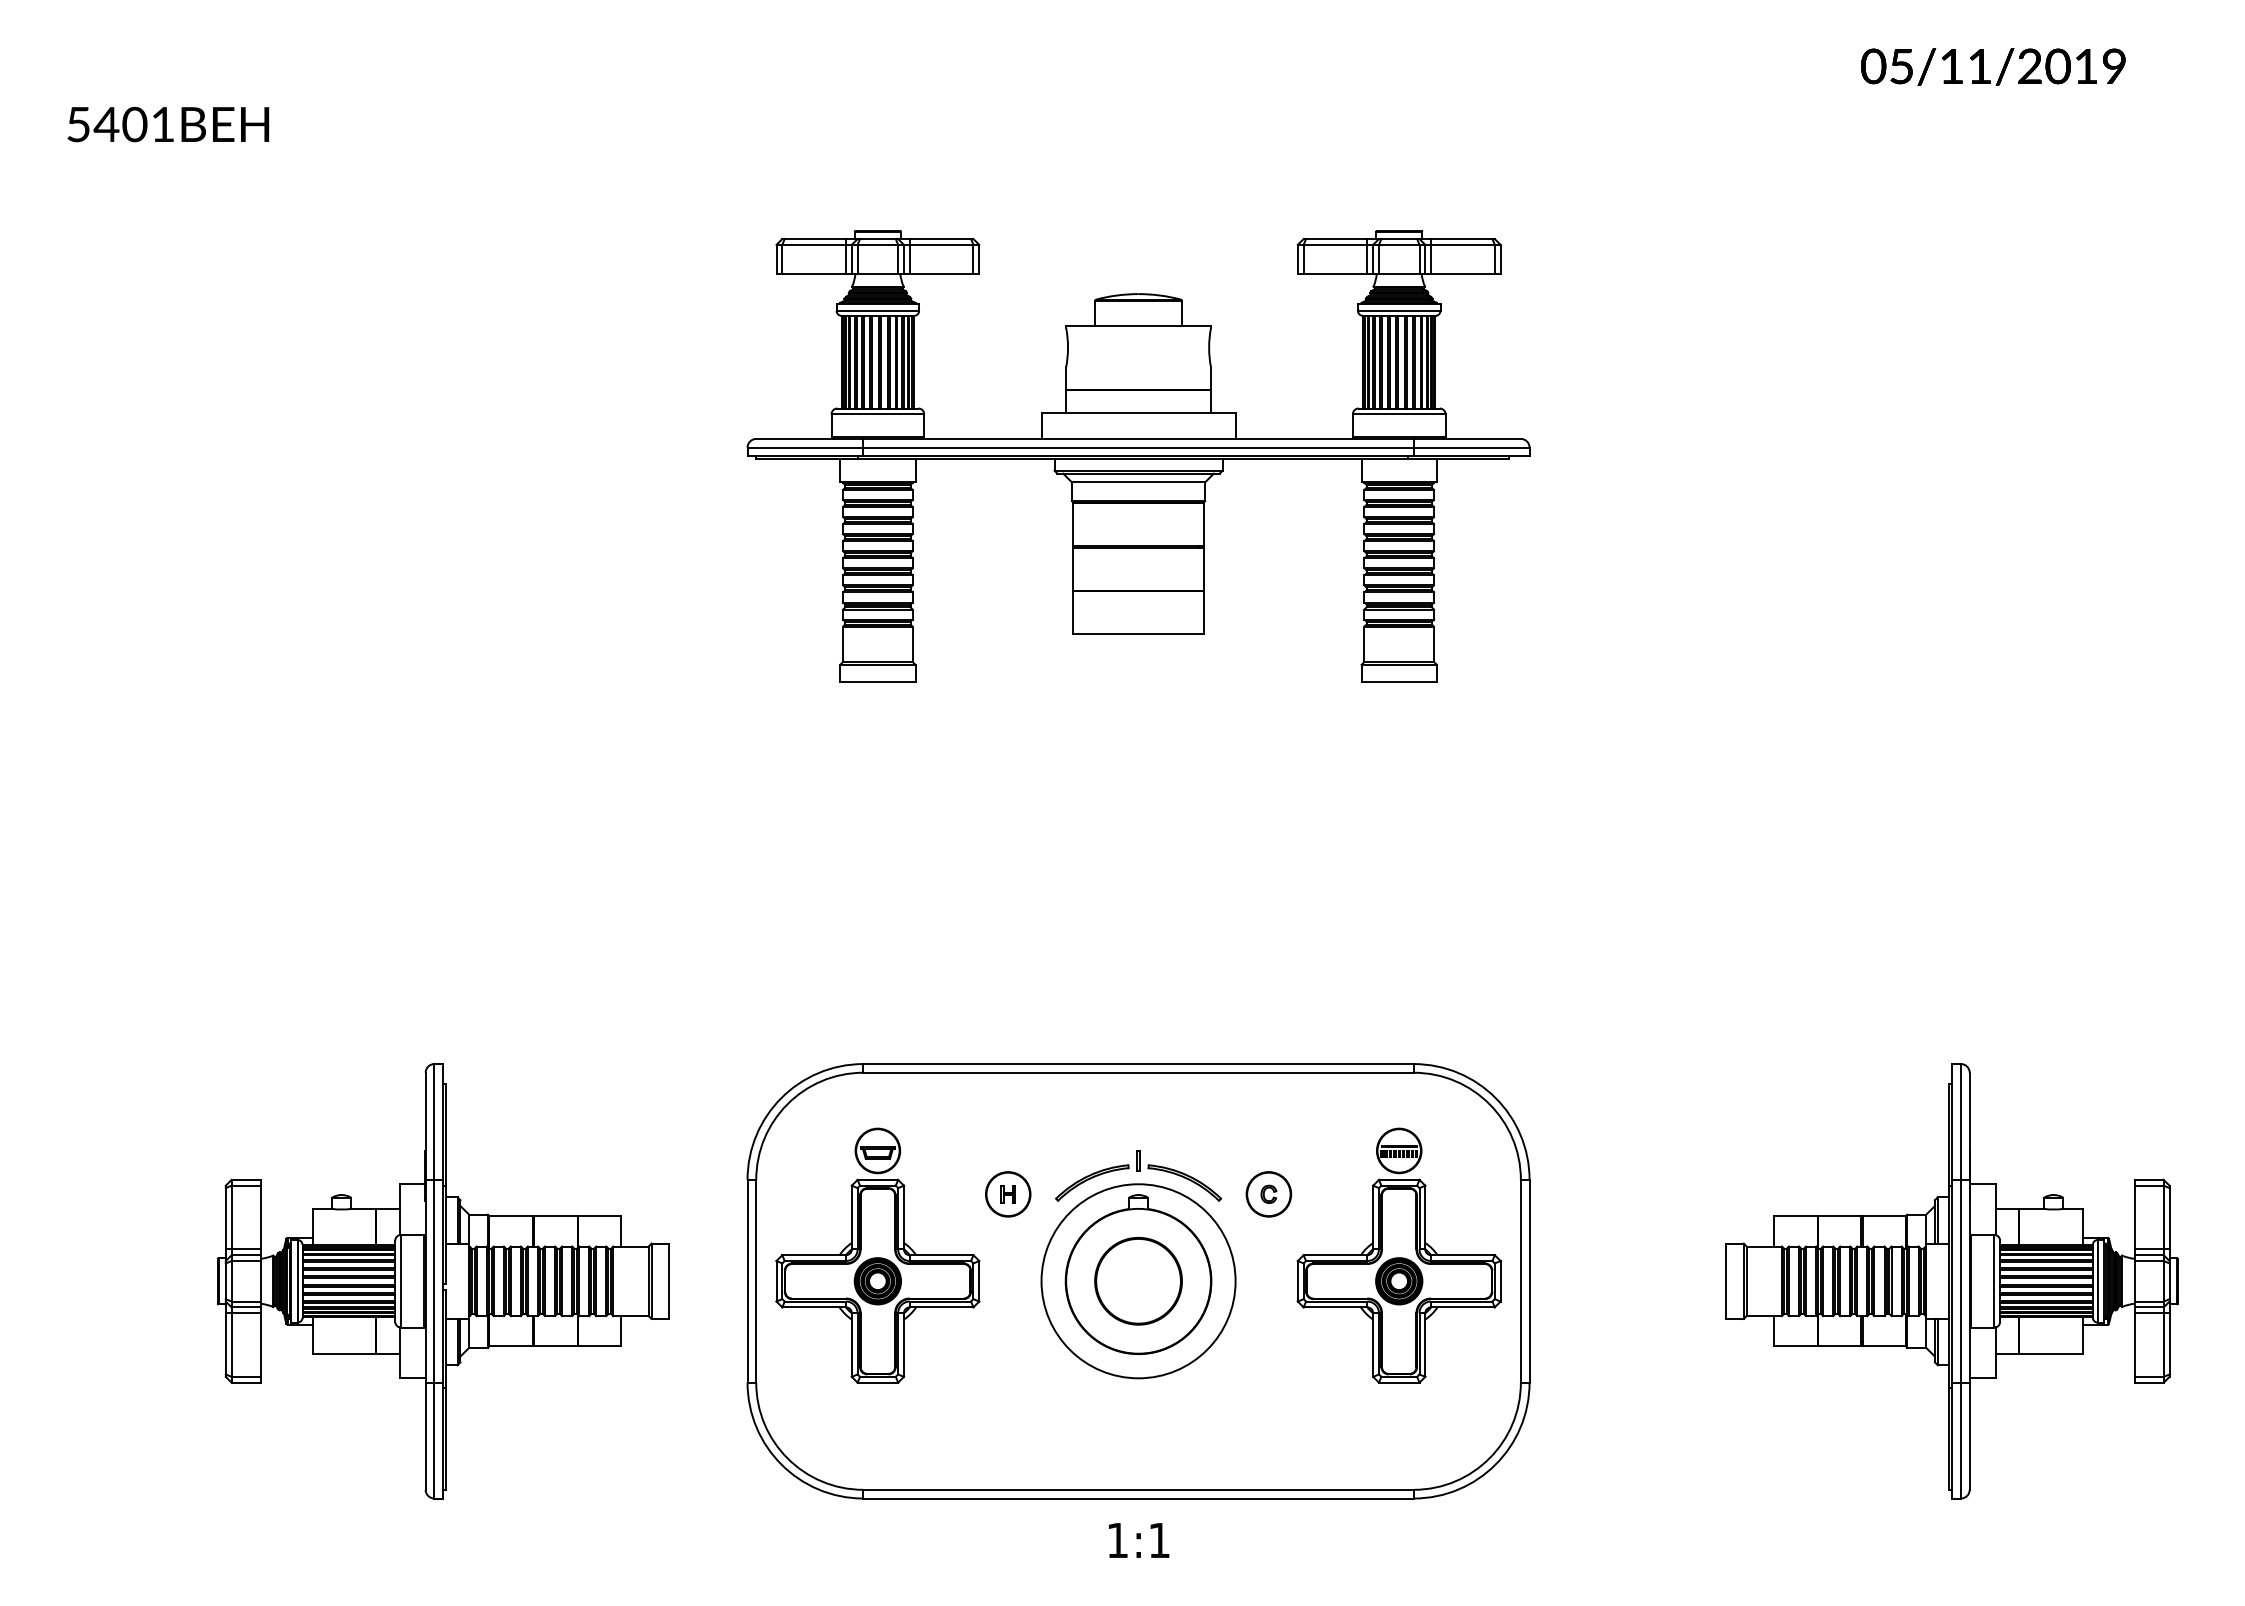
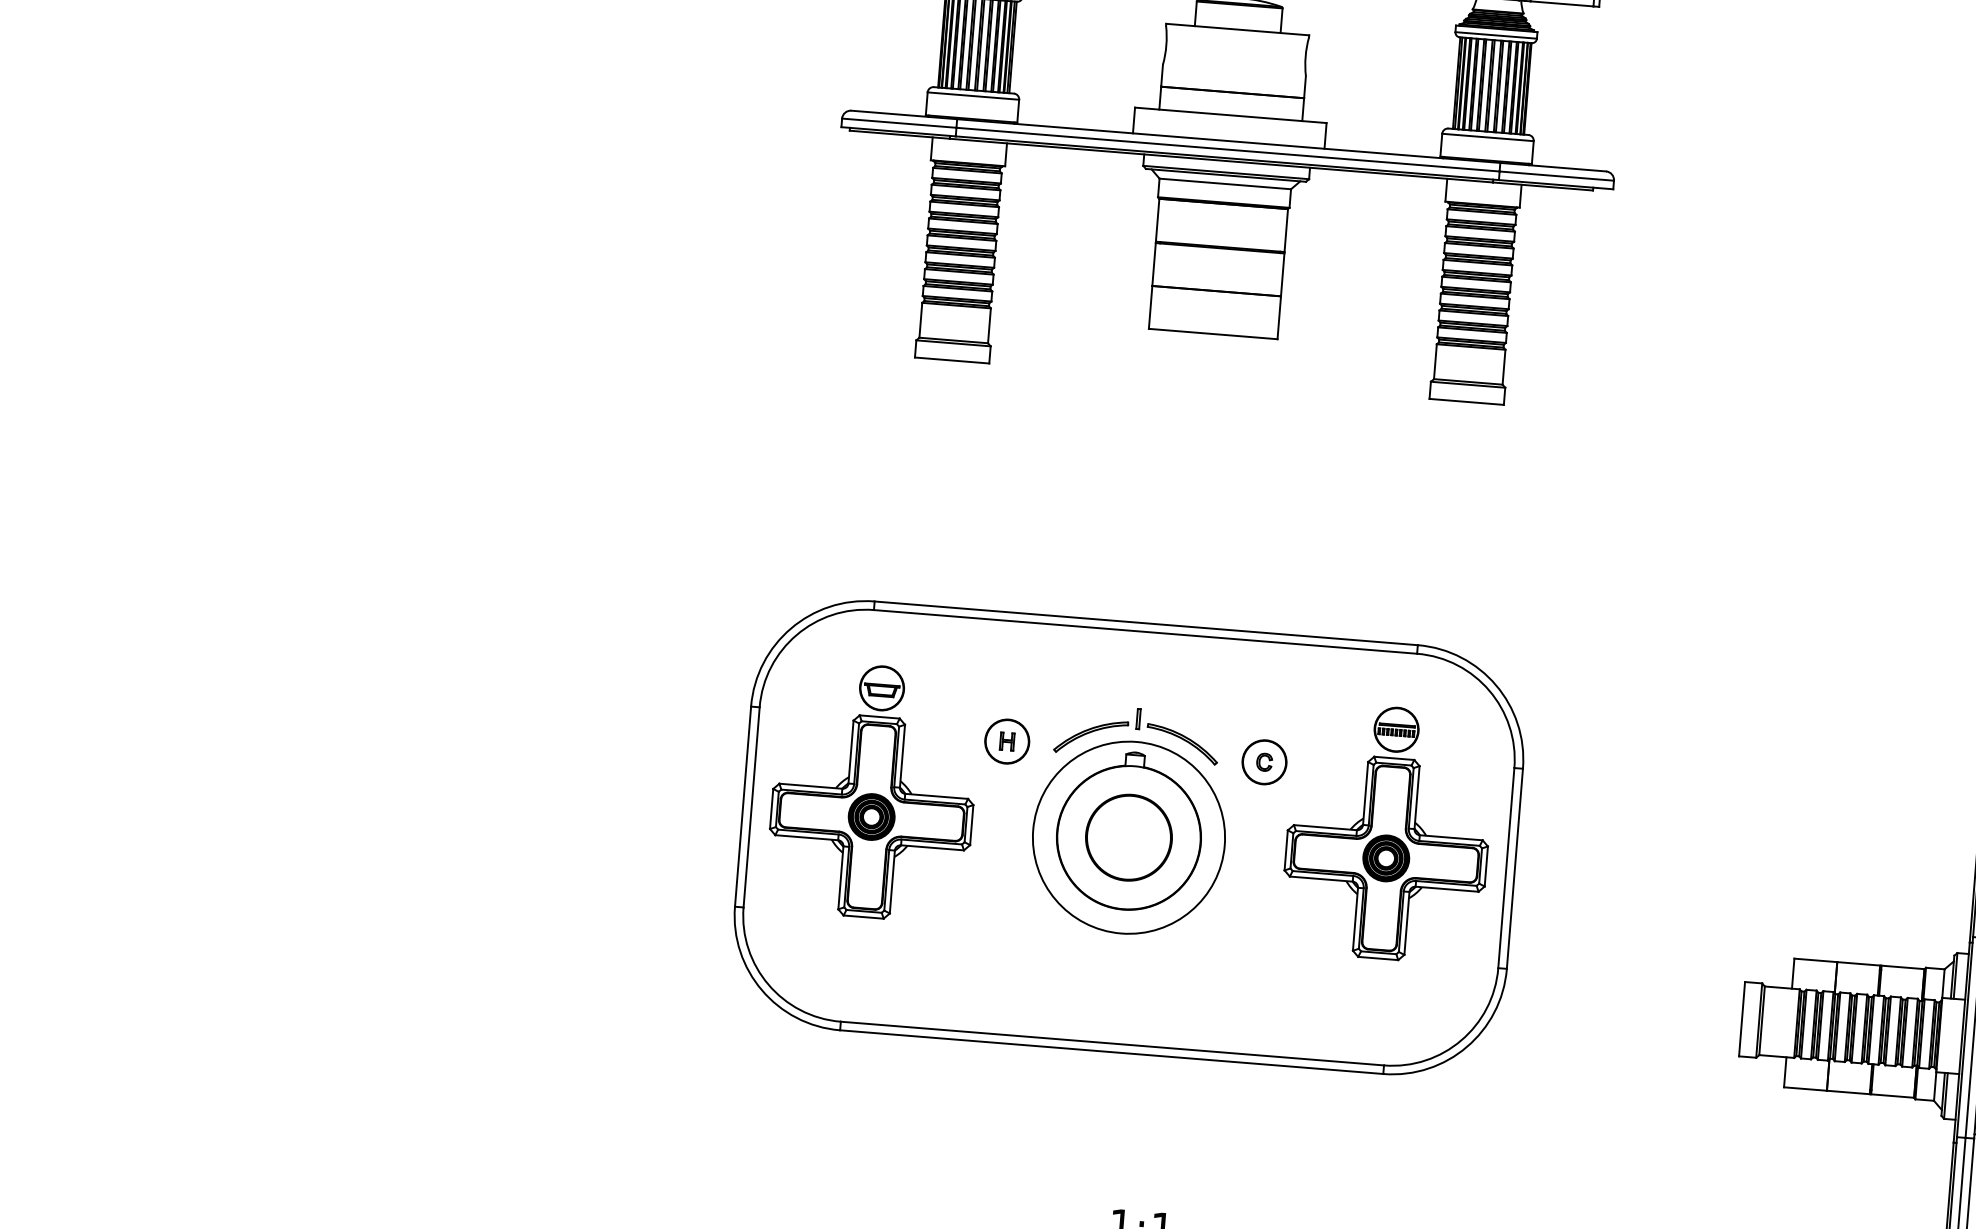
part: (442, 1281) -> (474, 917), removed
part: (1138, 1281) -> (1128, 837), moved

